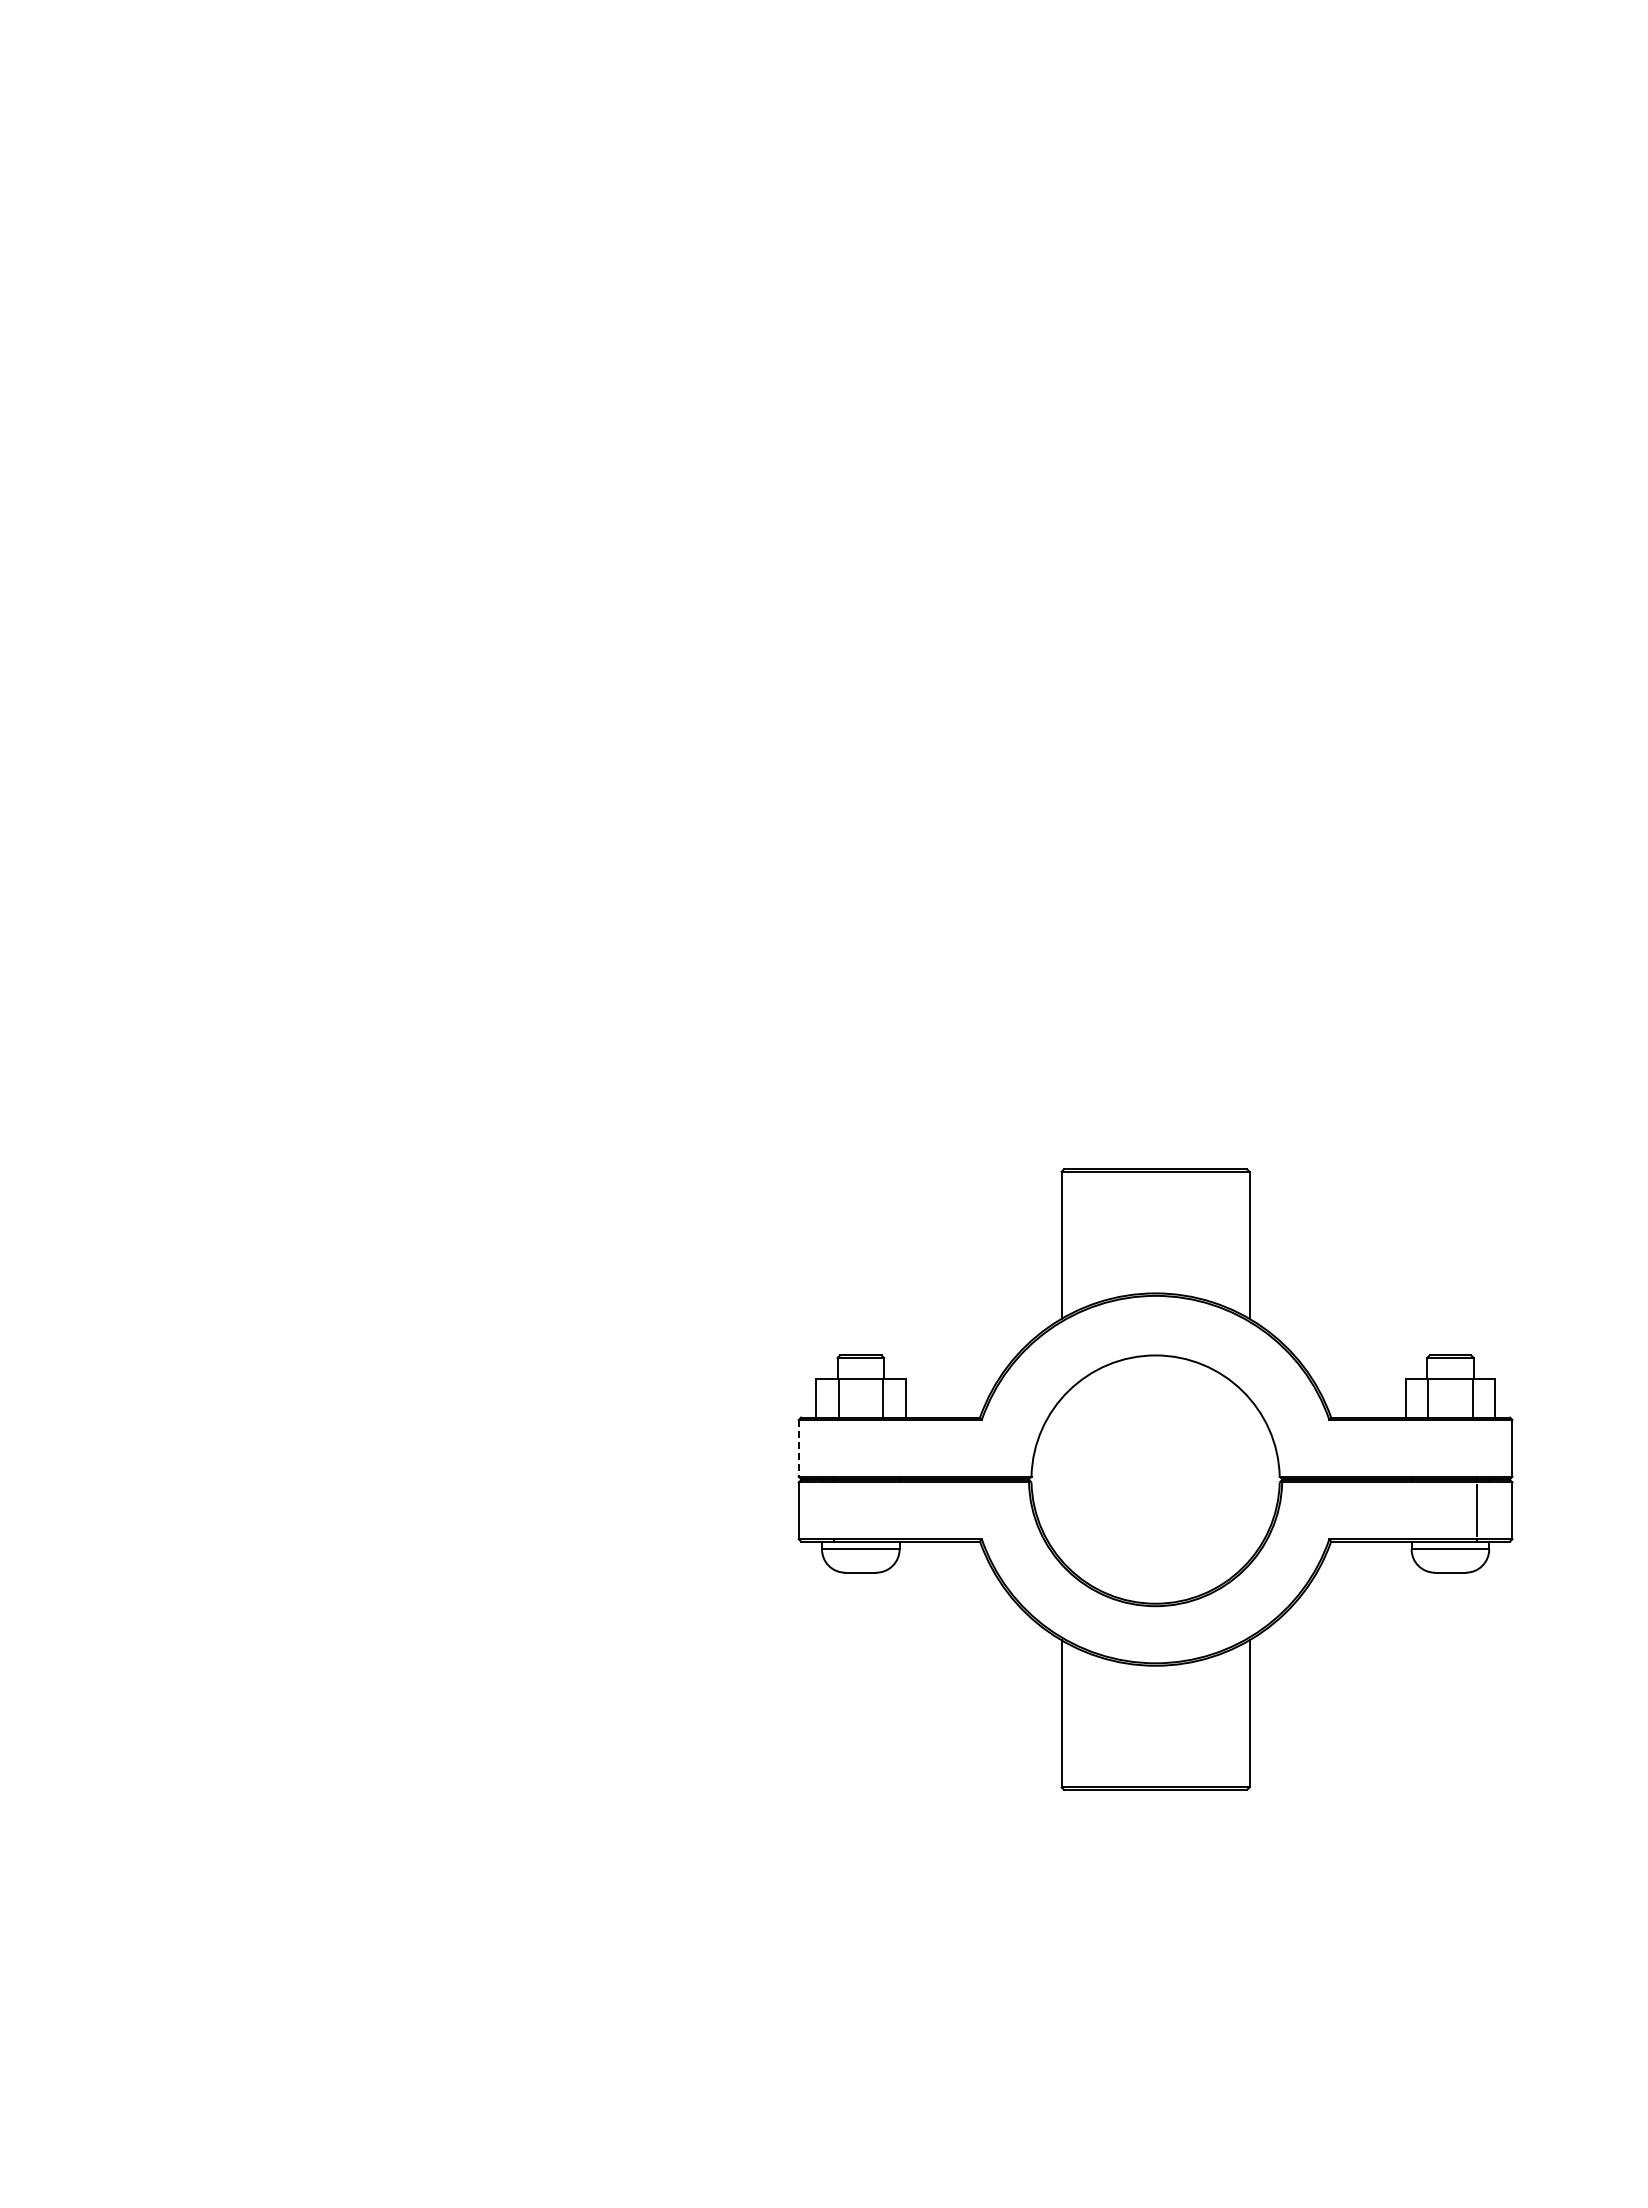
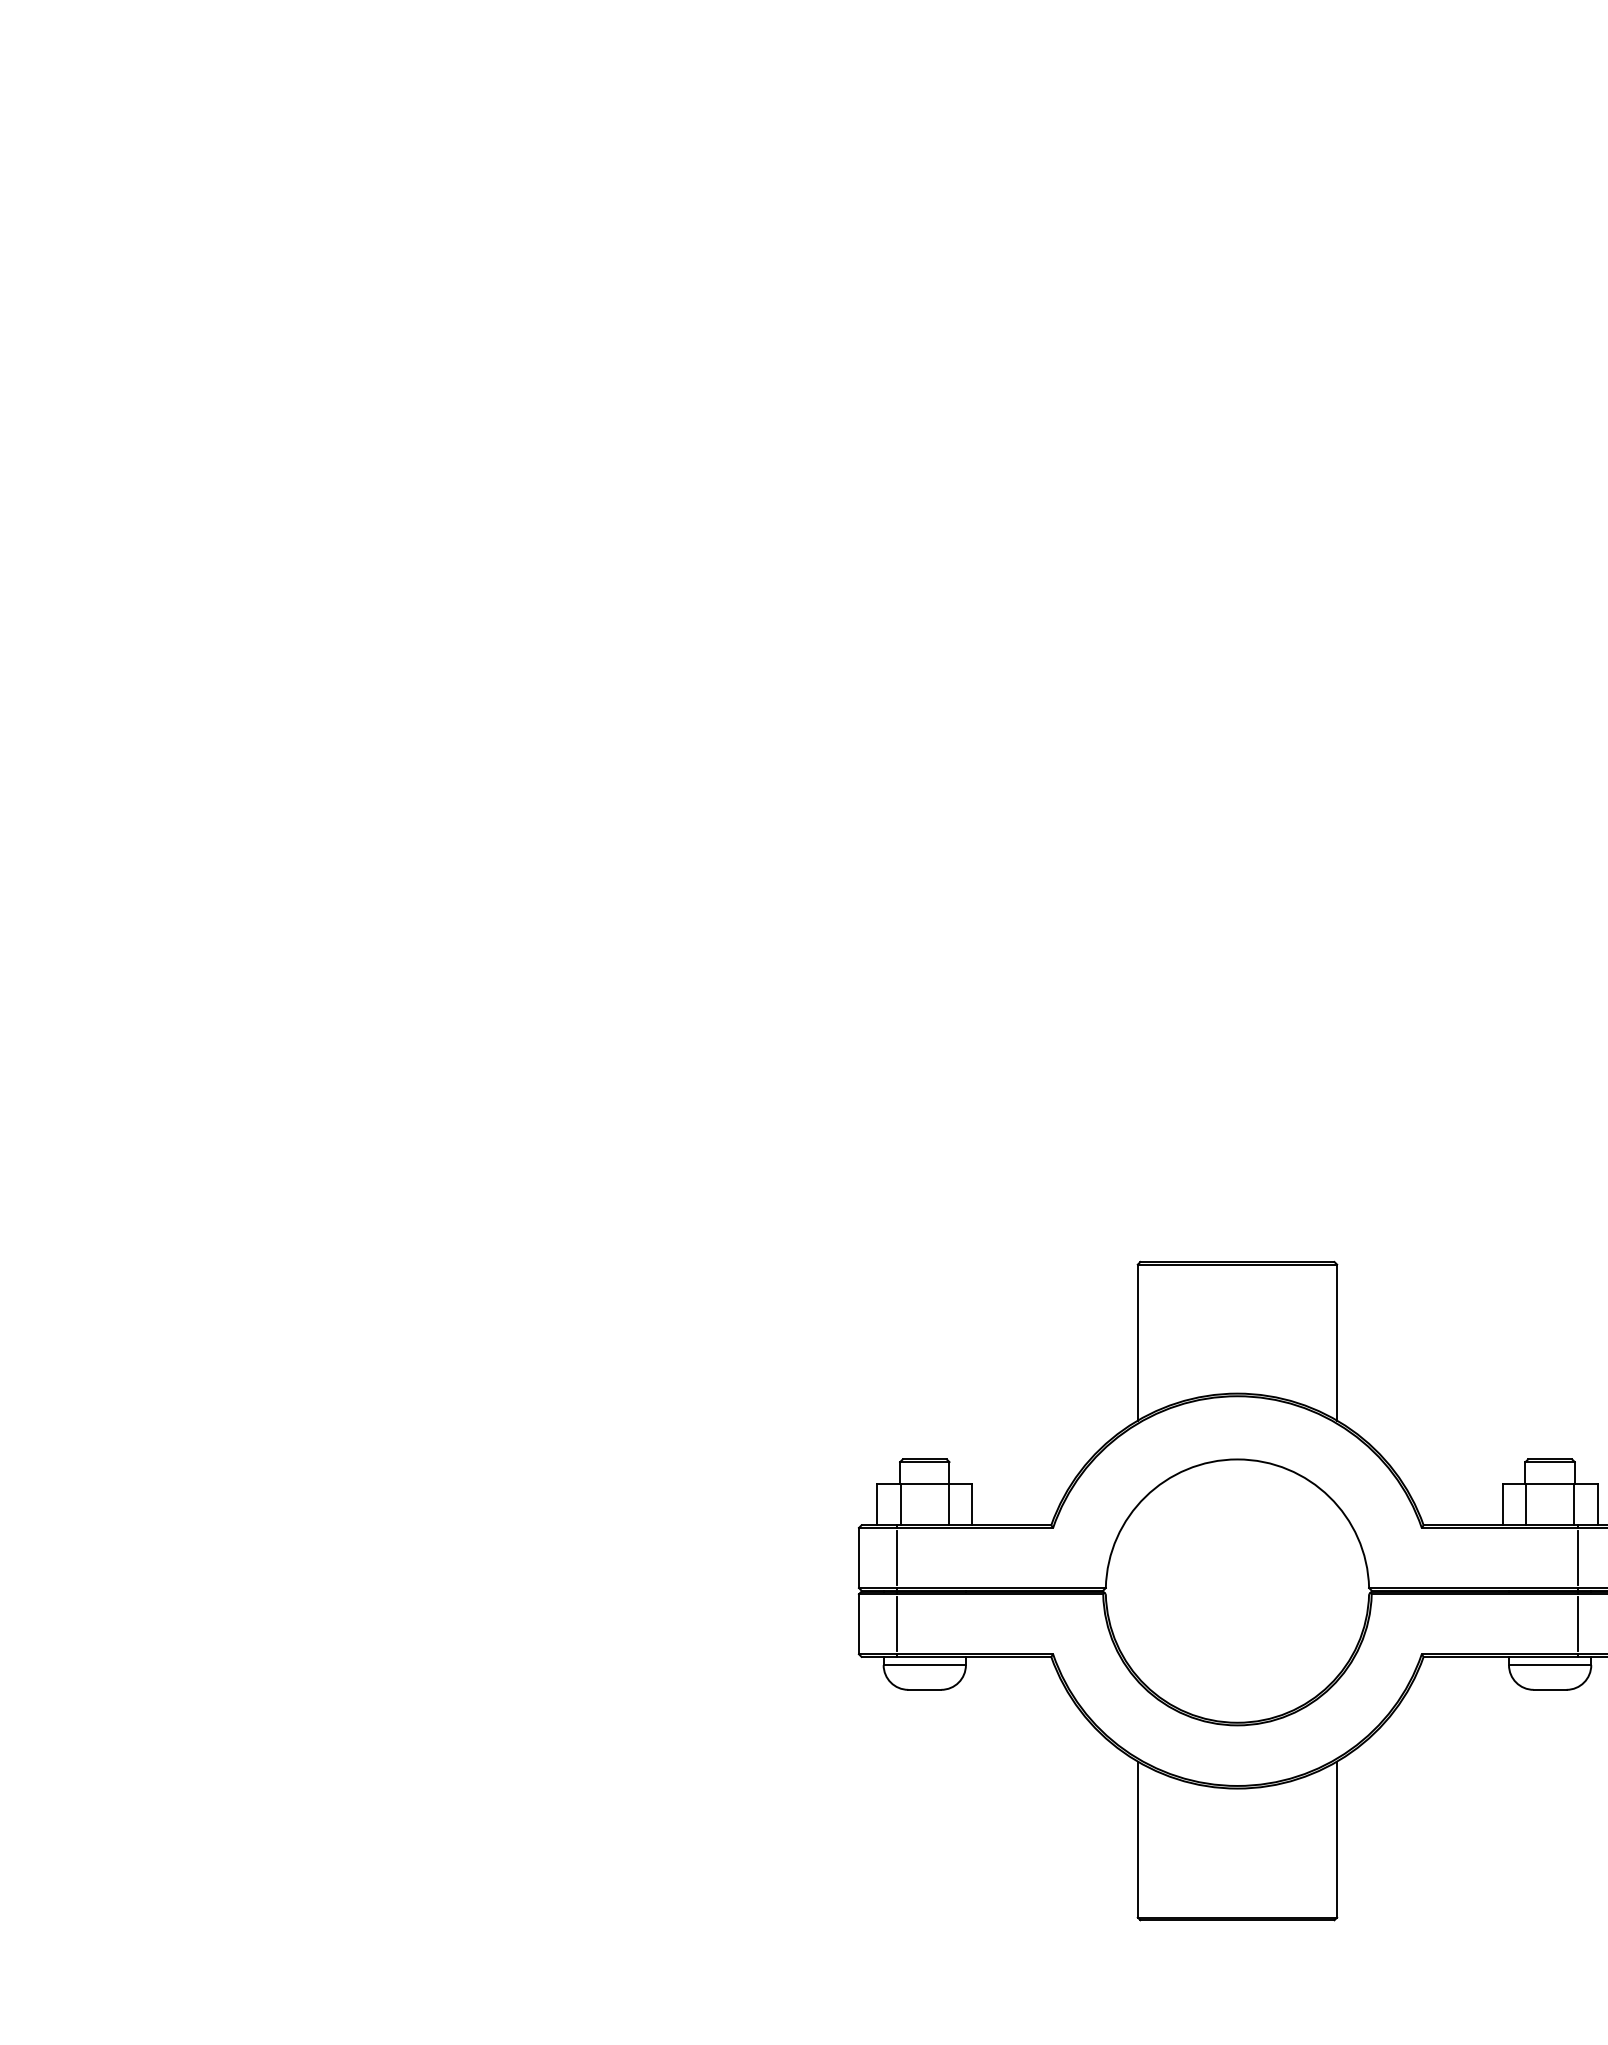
line: (834, 1447) -> (896, 1557), added
line: (1476, 1447) -> (1577, 1557), added
line: (798, 1448) -> (858, 1558), dashed -> solid
line: (834, 1510) -> (896, 1623), added

